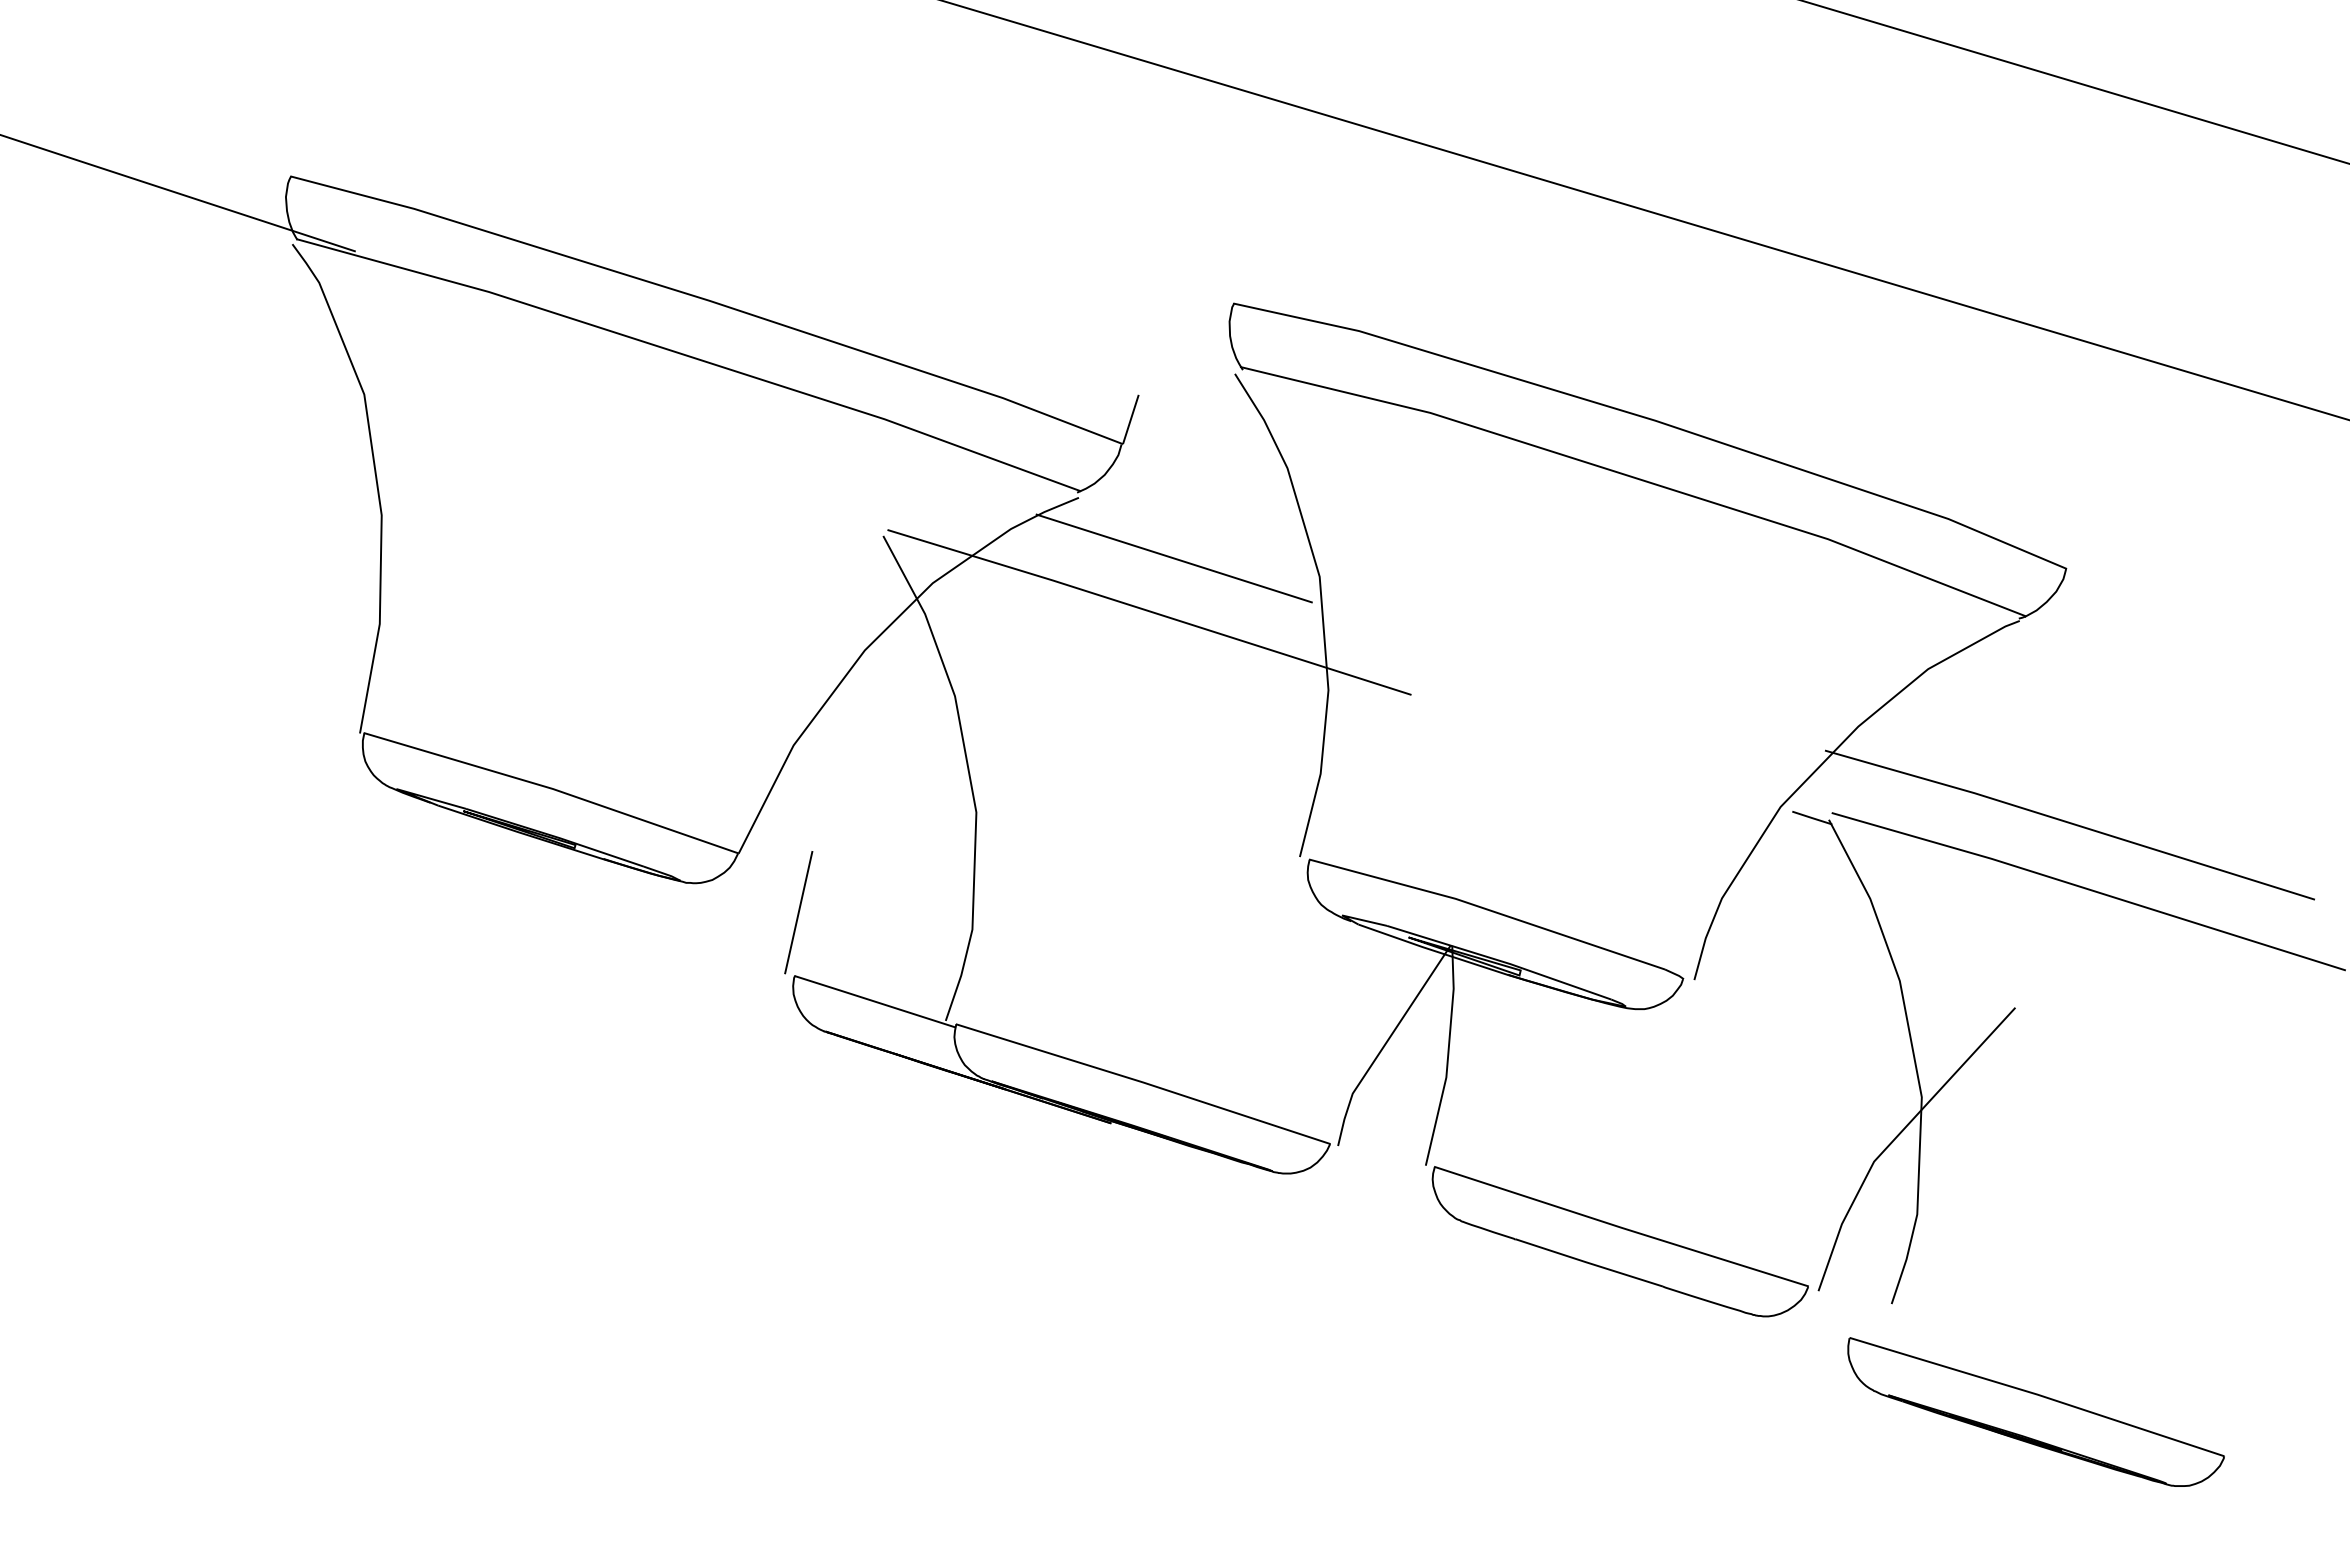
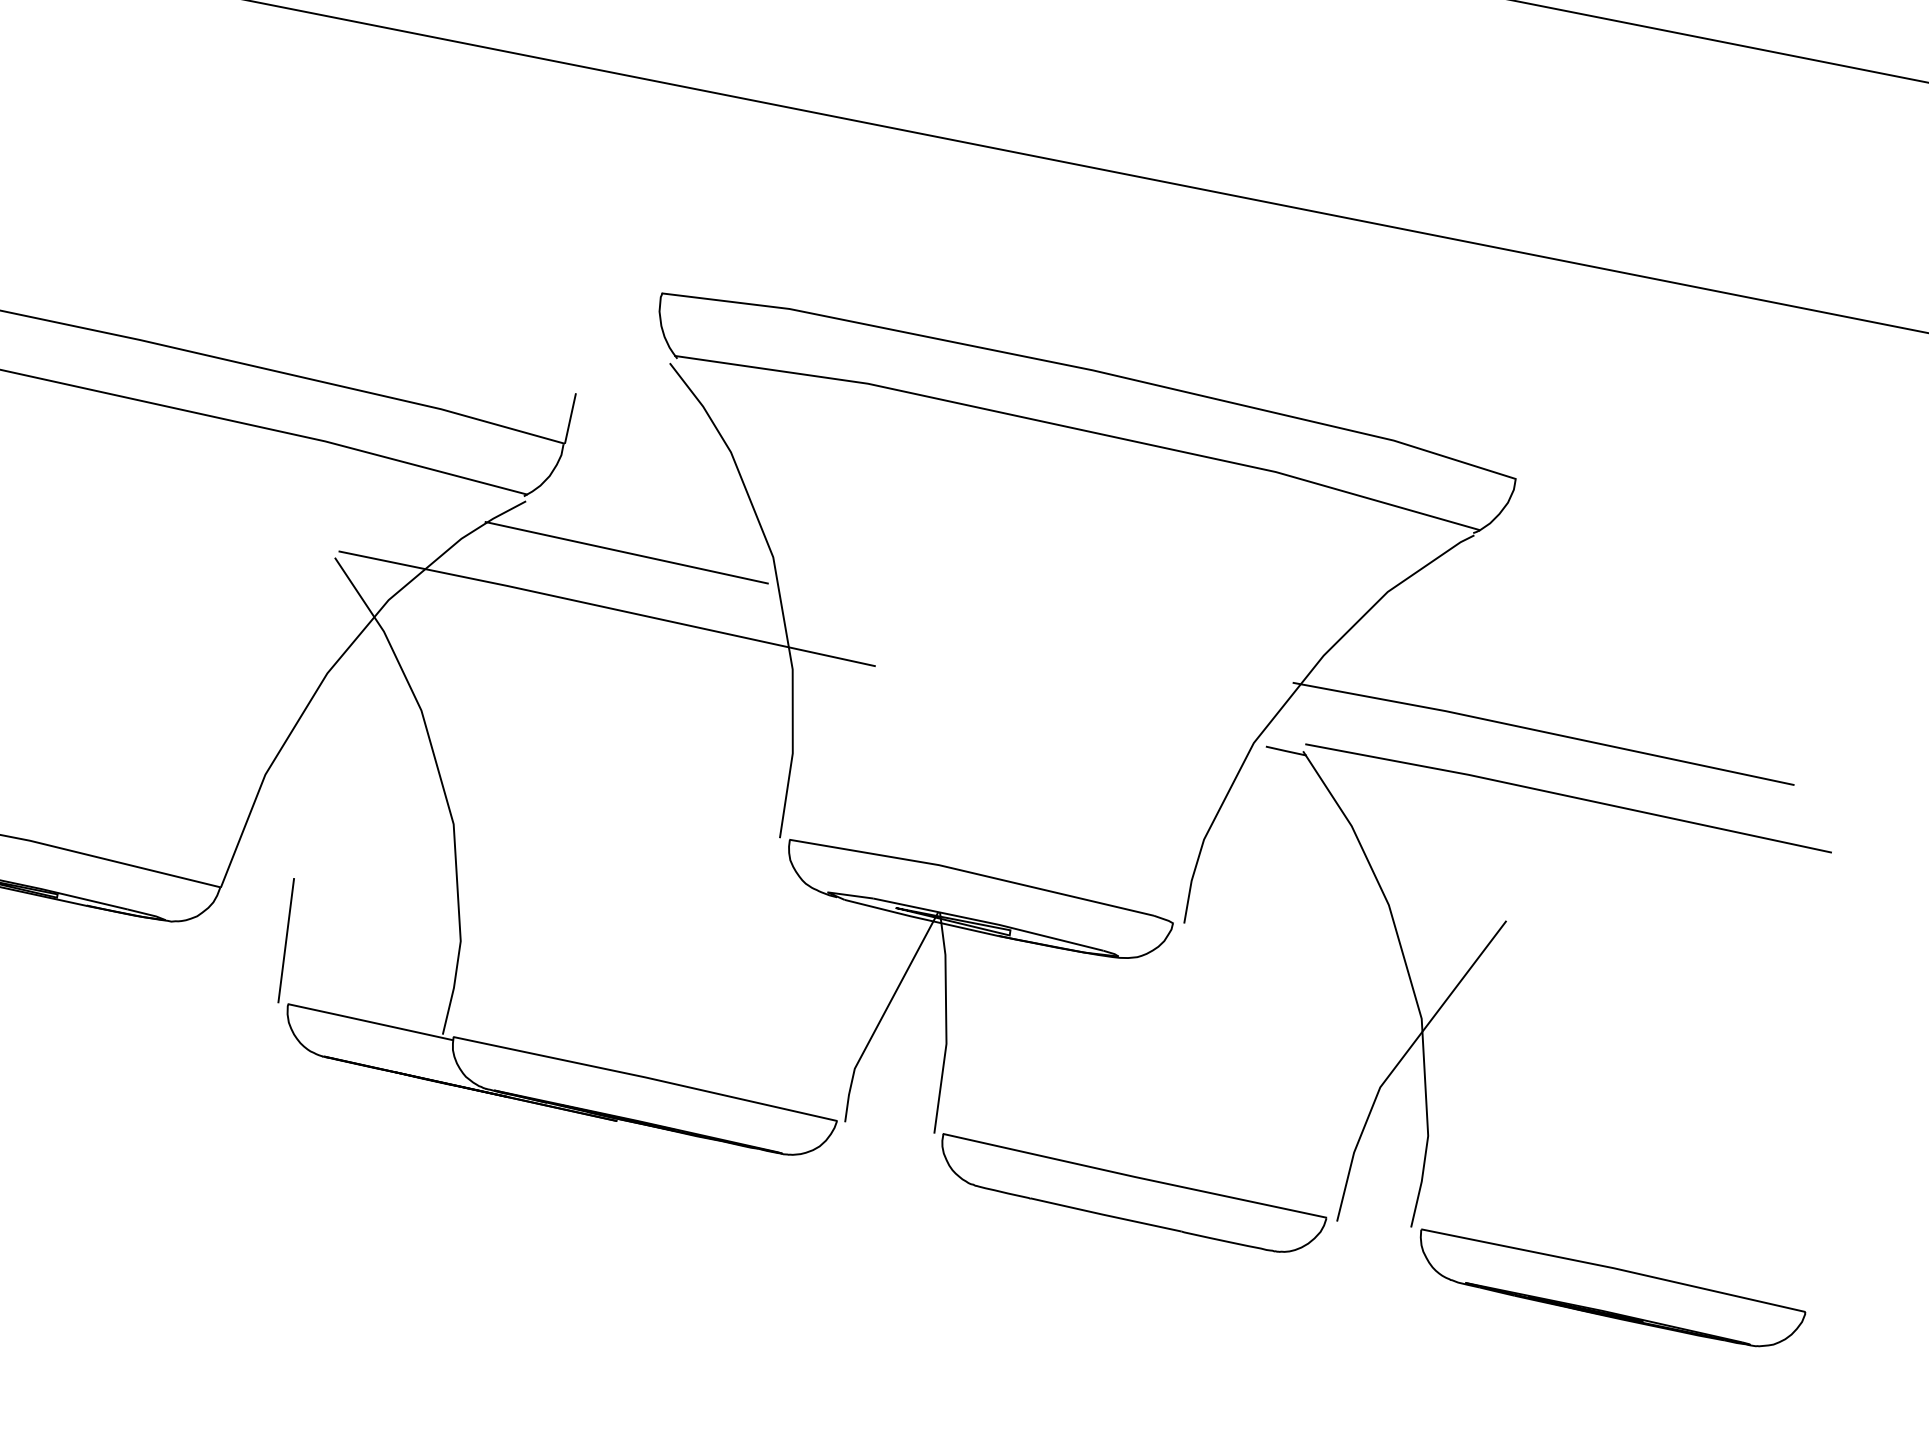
part: (2035, 1411) -> (1613, 1285), moved

